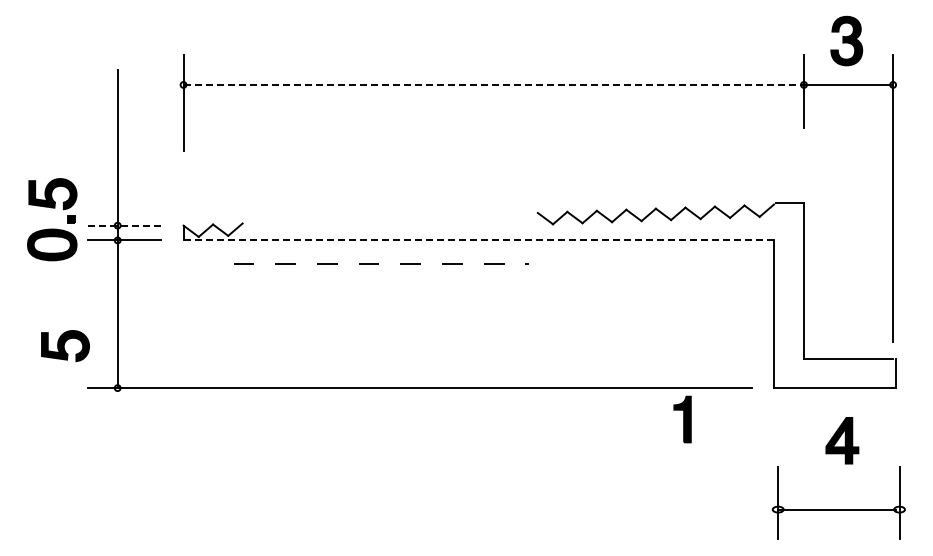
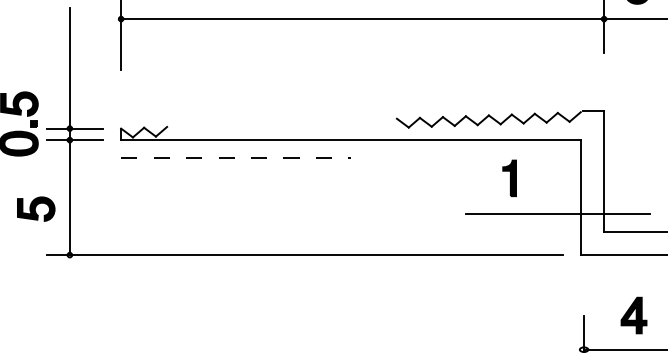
line: (494, 84) -> (363, 18), dashed -> solid
line: (124, 225) -> (75, 128), dashed -> solid
line: (478, 240) -> (350, 140), dashed -> solid
line: (378, 263) -> (233, 158), moved
line: (744, 335) -> (557, 214), added
part: (65, 346) -> (36, 209), moved
part: (682, 419) -> (509, 178), moved
part: (842, 440) -> (634, 315), moved

